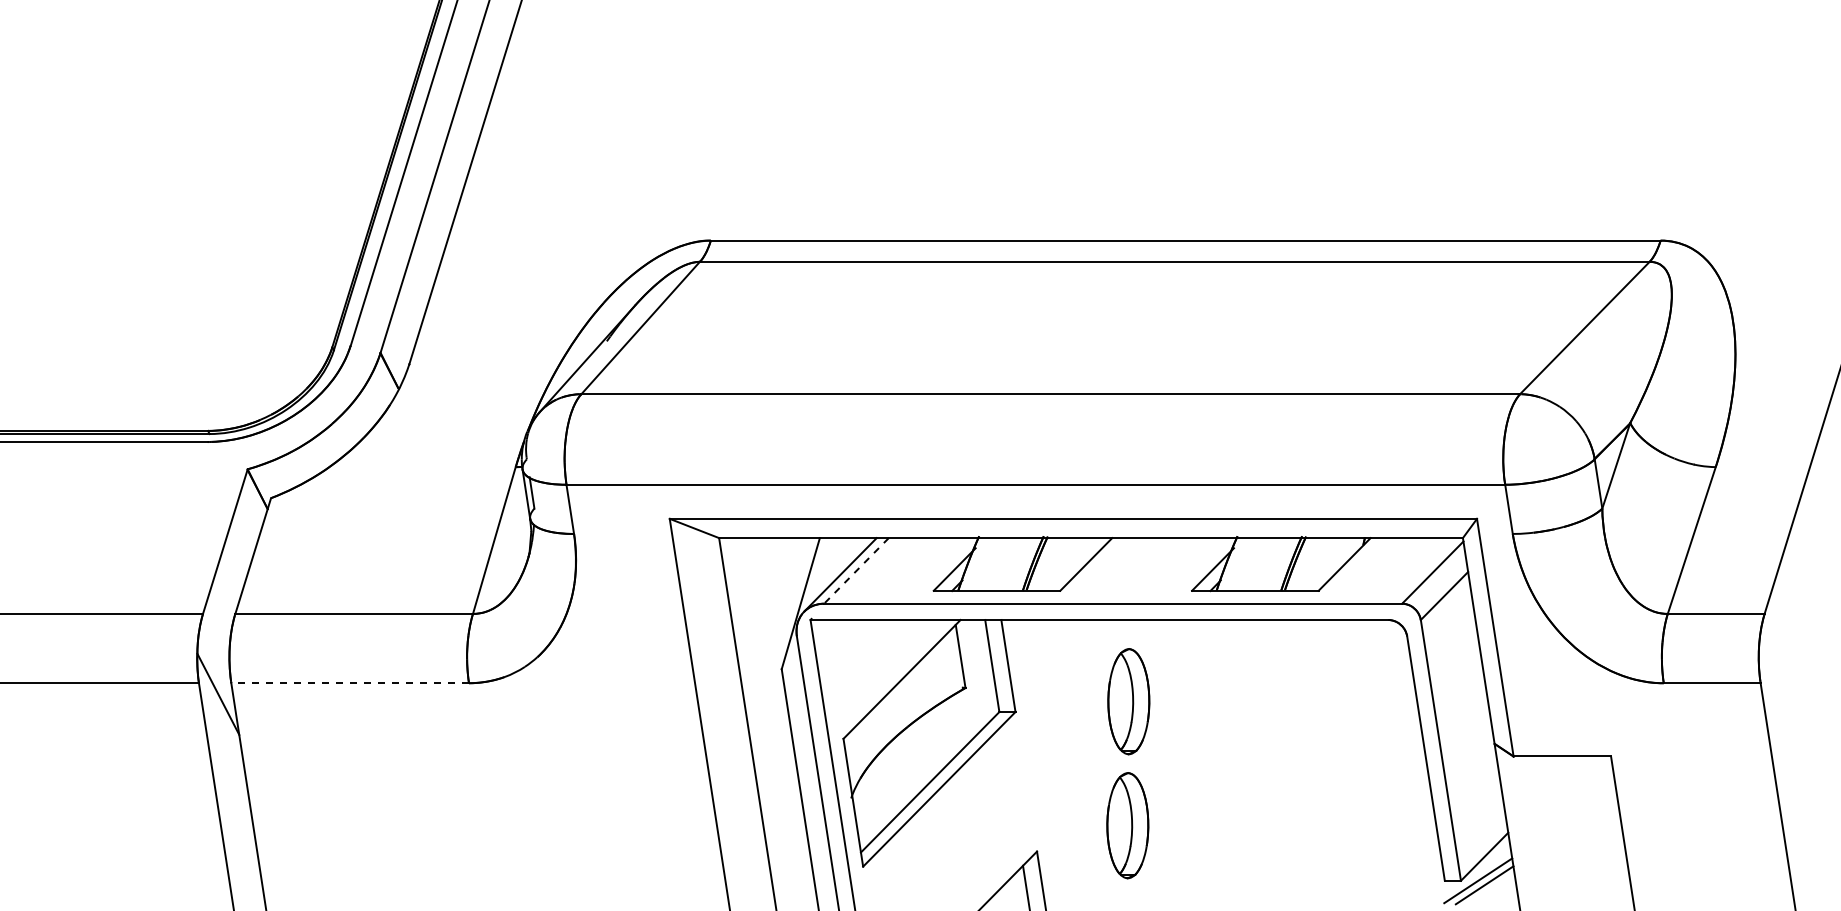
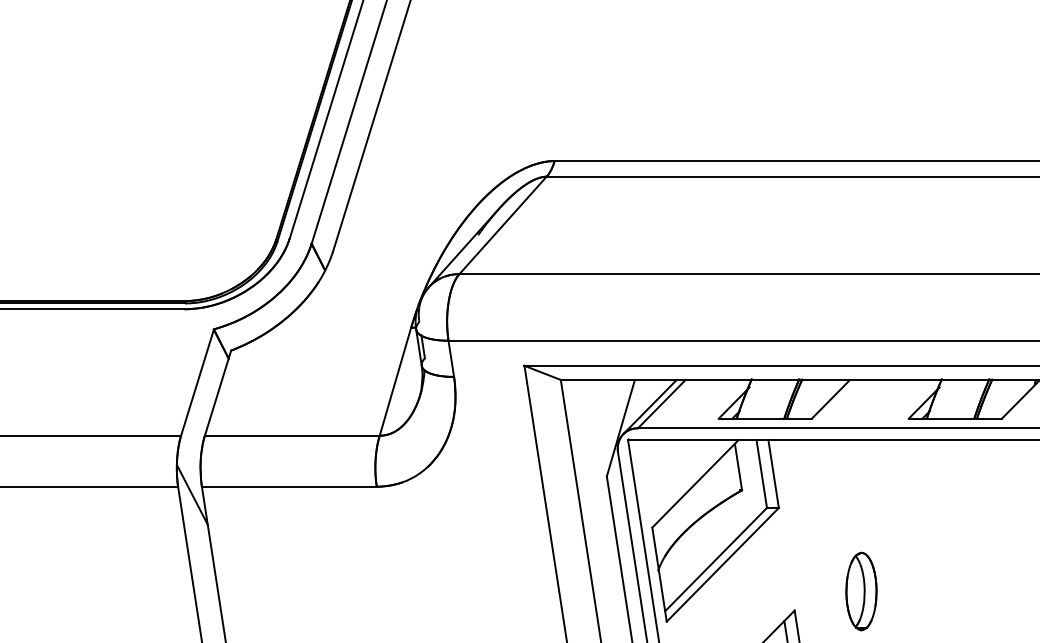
line: (856, 571) -> (661, 404), dashed -> solid
line: (350, 683) -> (289, 486), dashed -> solid
part: (1128, 701) -> (861, 500), removed

